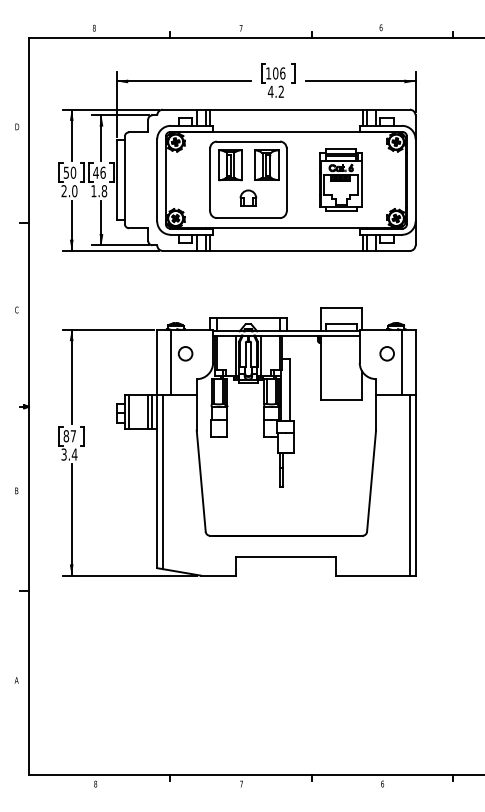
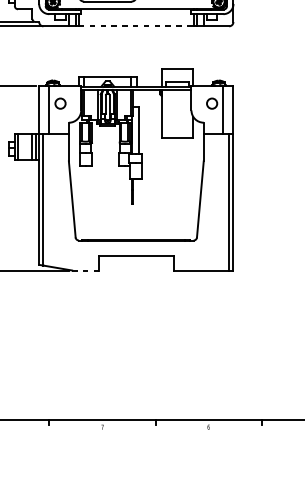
line: (286, 250) -> (136, 25), solid -> dashed
line: (218, 575) -> (85, 270), solid -> dashed

